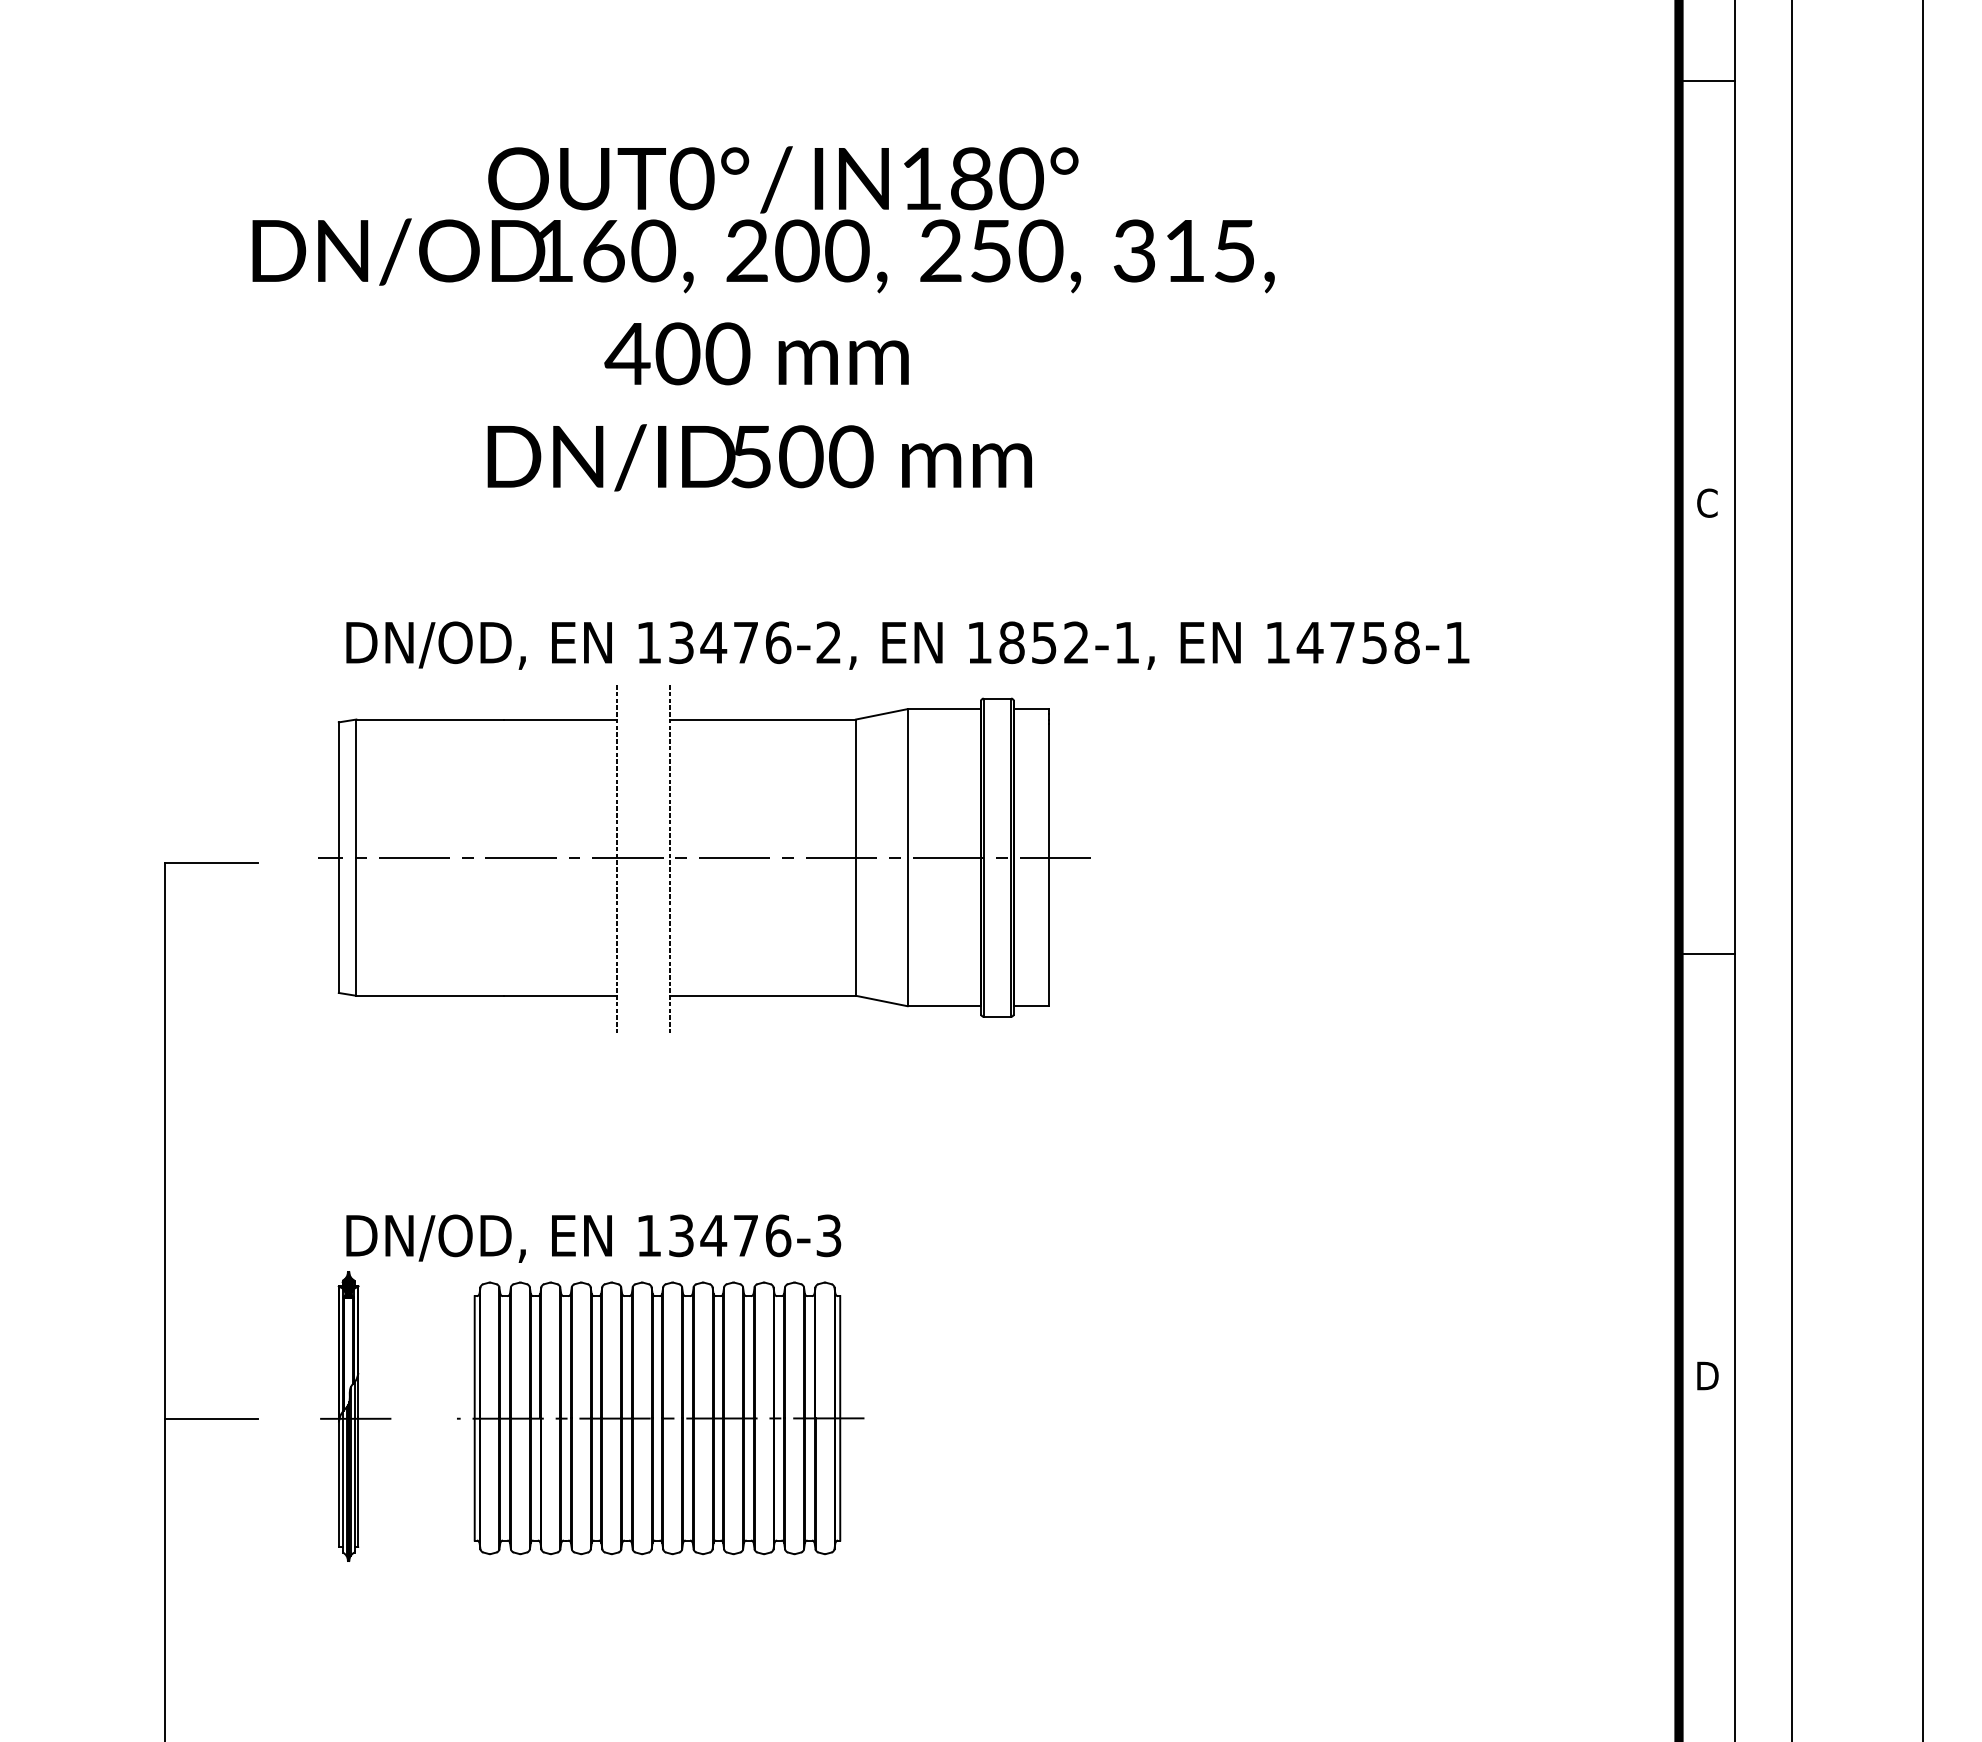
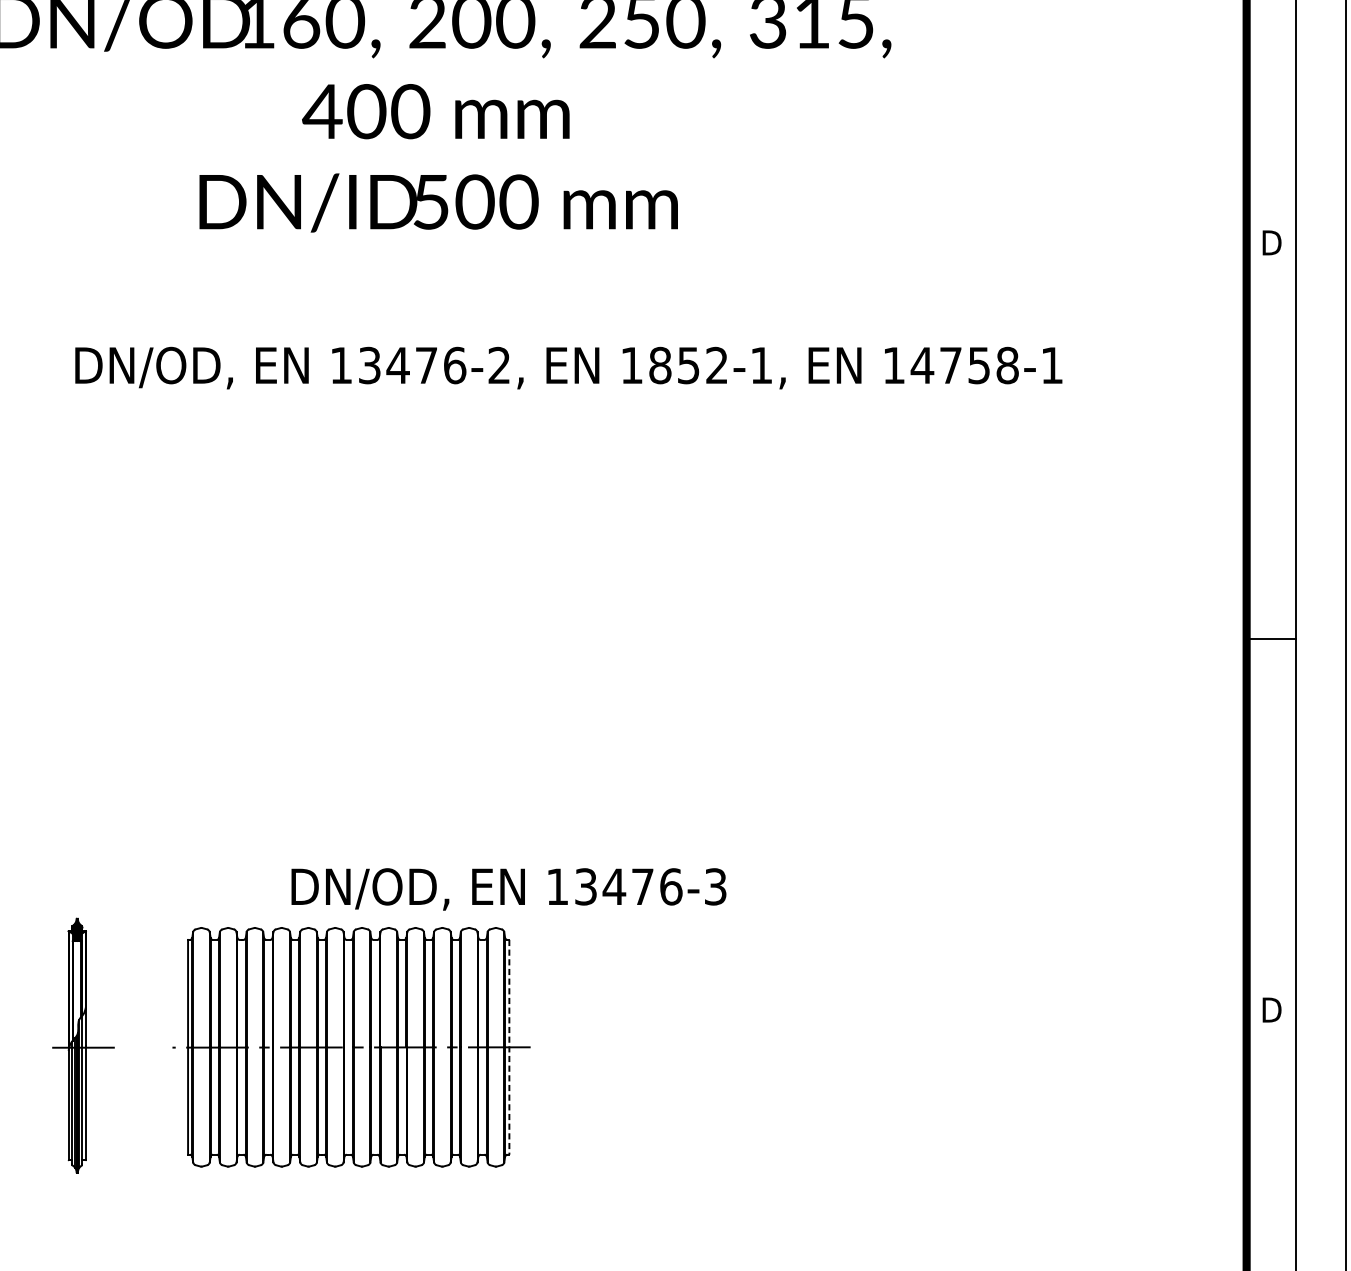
text: (1707, 502) -> (1271, 242), C -> D
part: (704, 858) -> (390, 555), removed
text: (593, 1238) -> (508, 889), moved
line: (840, 1418) -> (509, 1047), solid -> dashed

